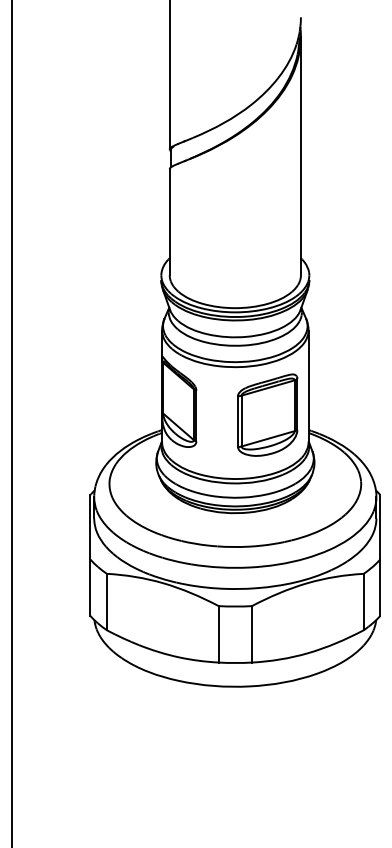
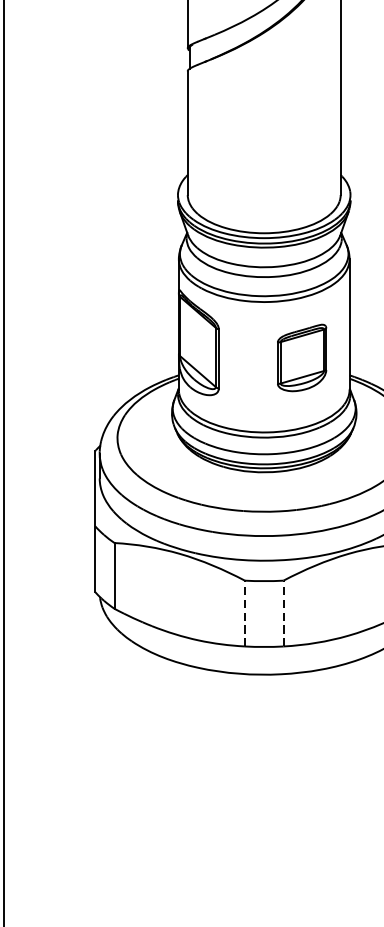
part: (267, 414) -> (301, 357), size x0.7
line: (218, 633) -> (244, 612), solid -> dashed
line: (251, 633) -> (283, 612), solid -> dashed

